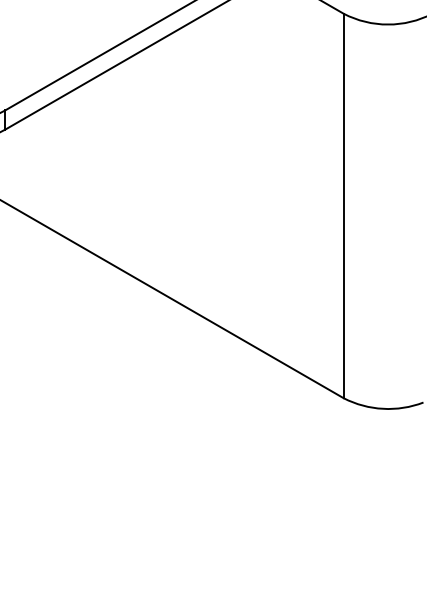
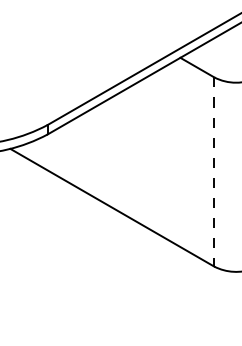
line: (344, 206) -> (214, 172), solid -> dashed

